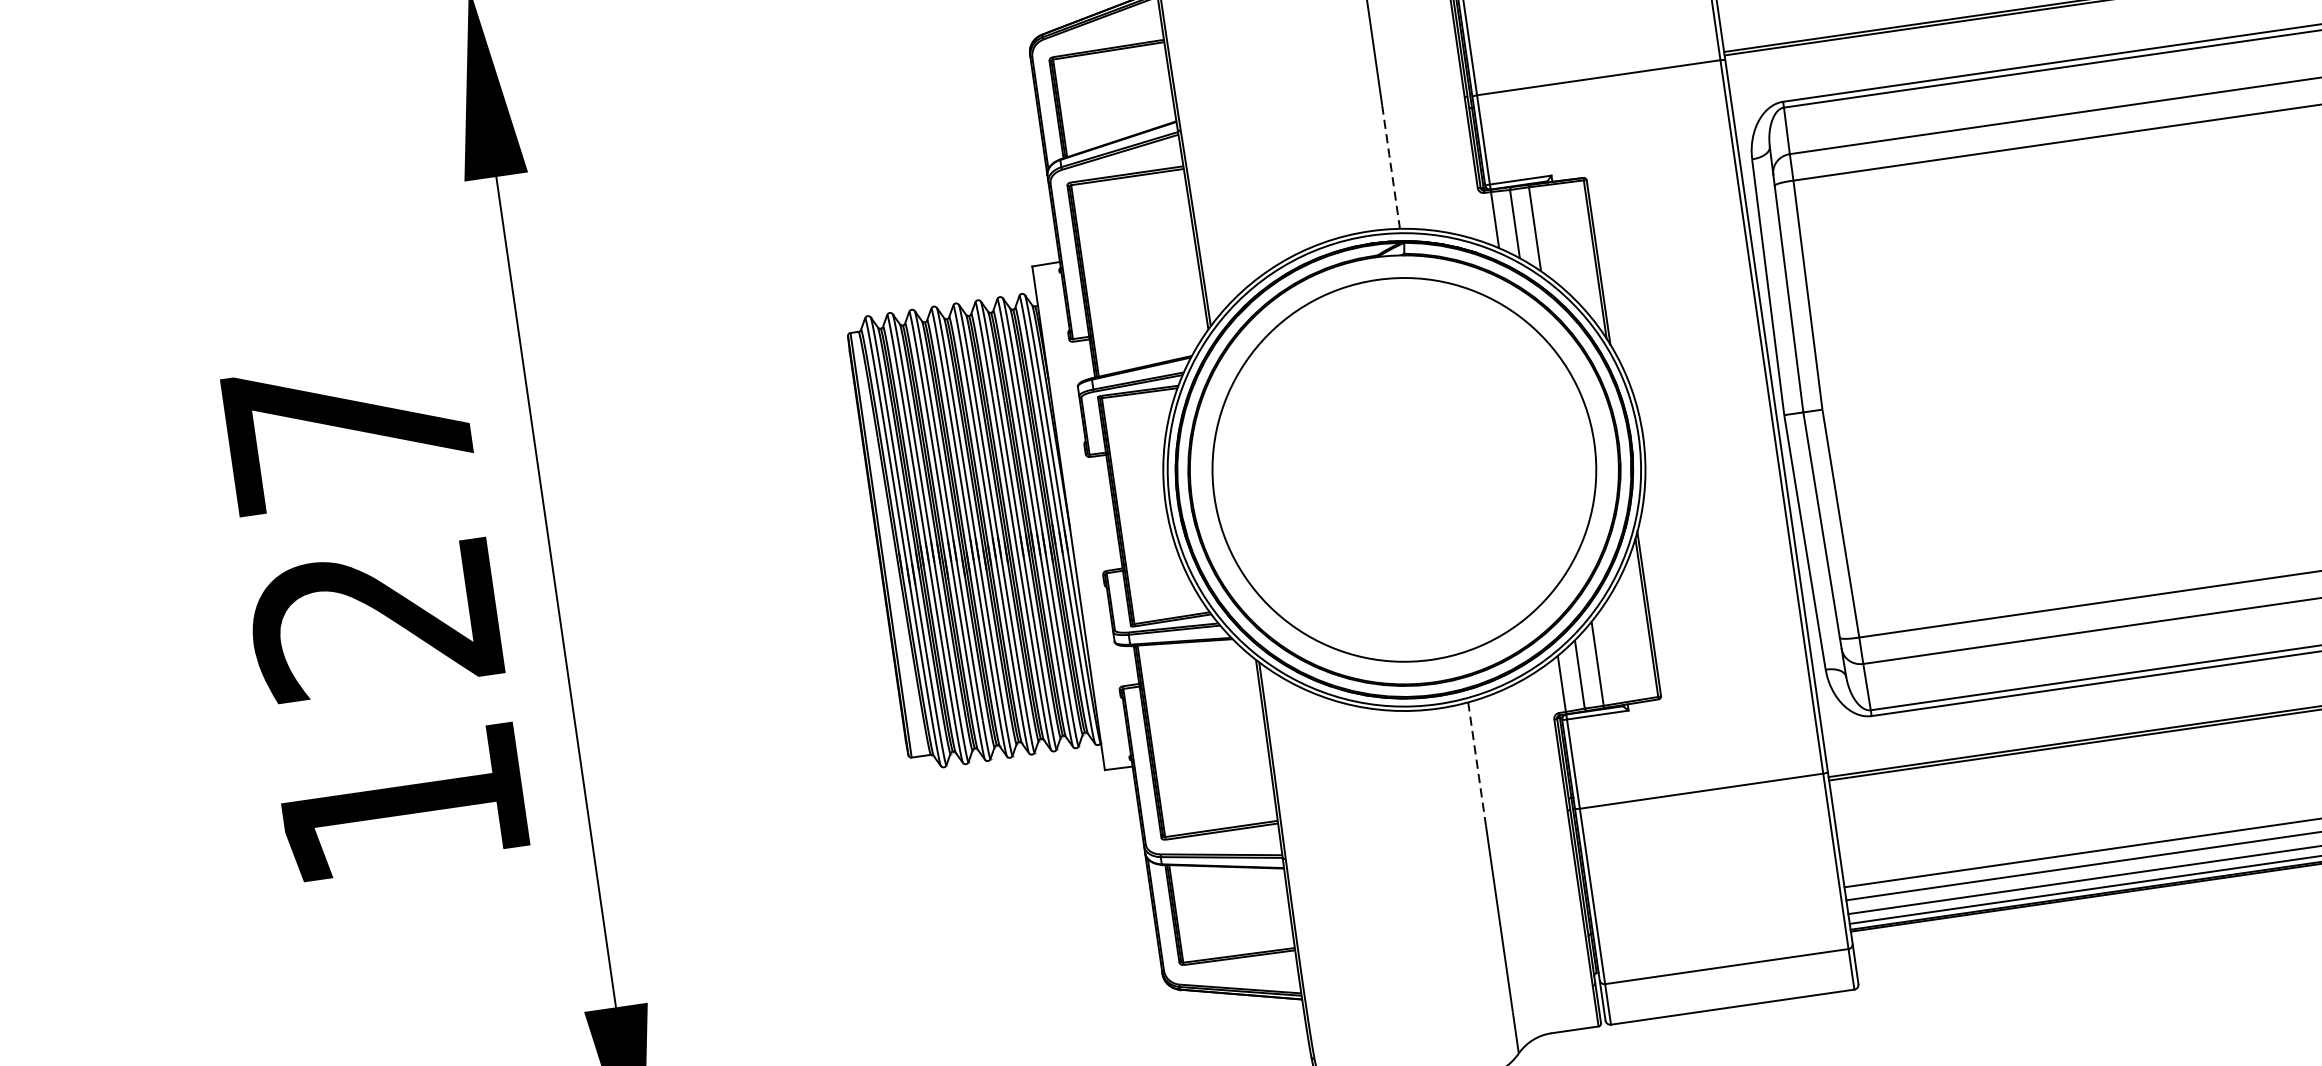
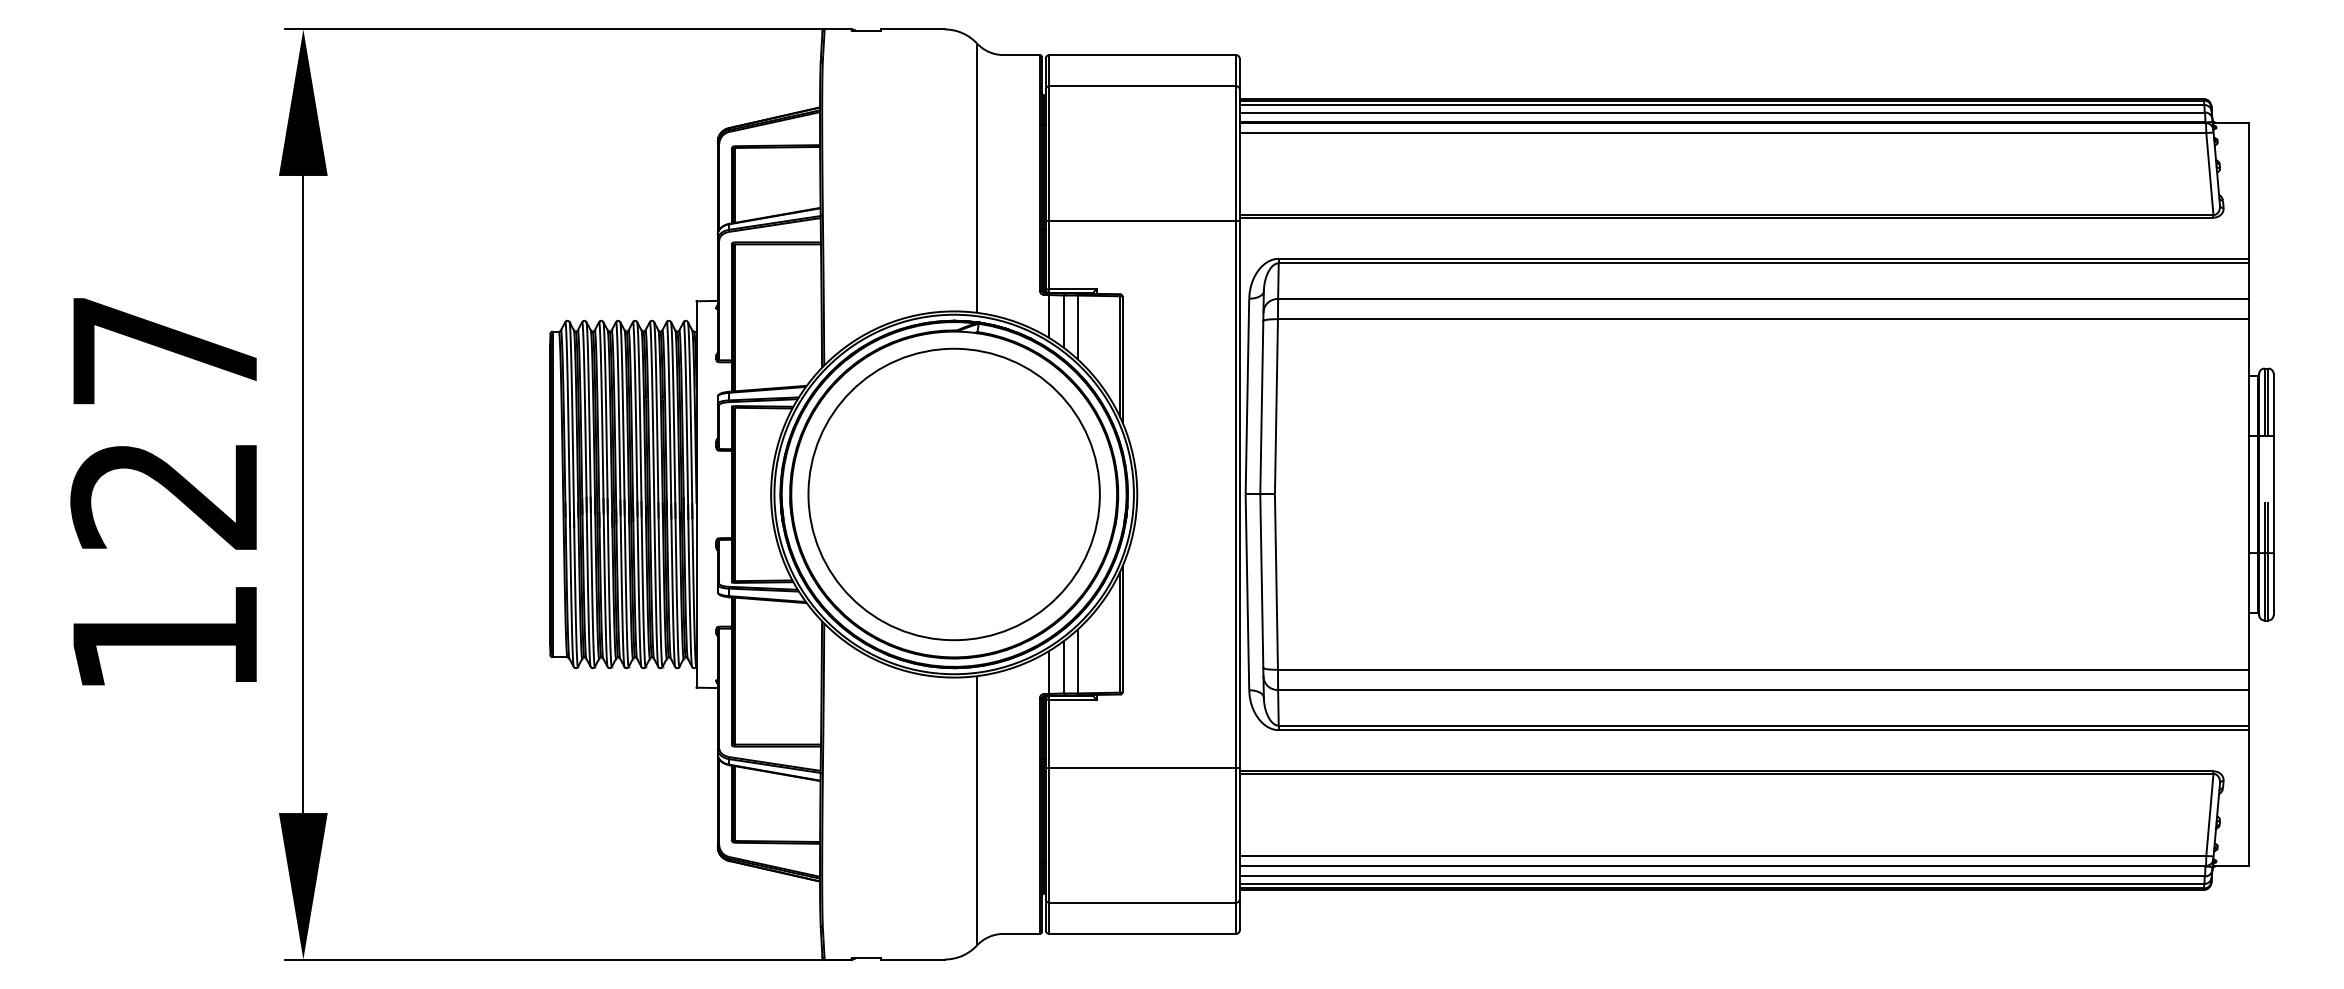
line: (1390, 167) -> (976, 265), dashed -> solid
line: (1476, 765) -> (976, 724), dashed -> solid

